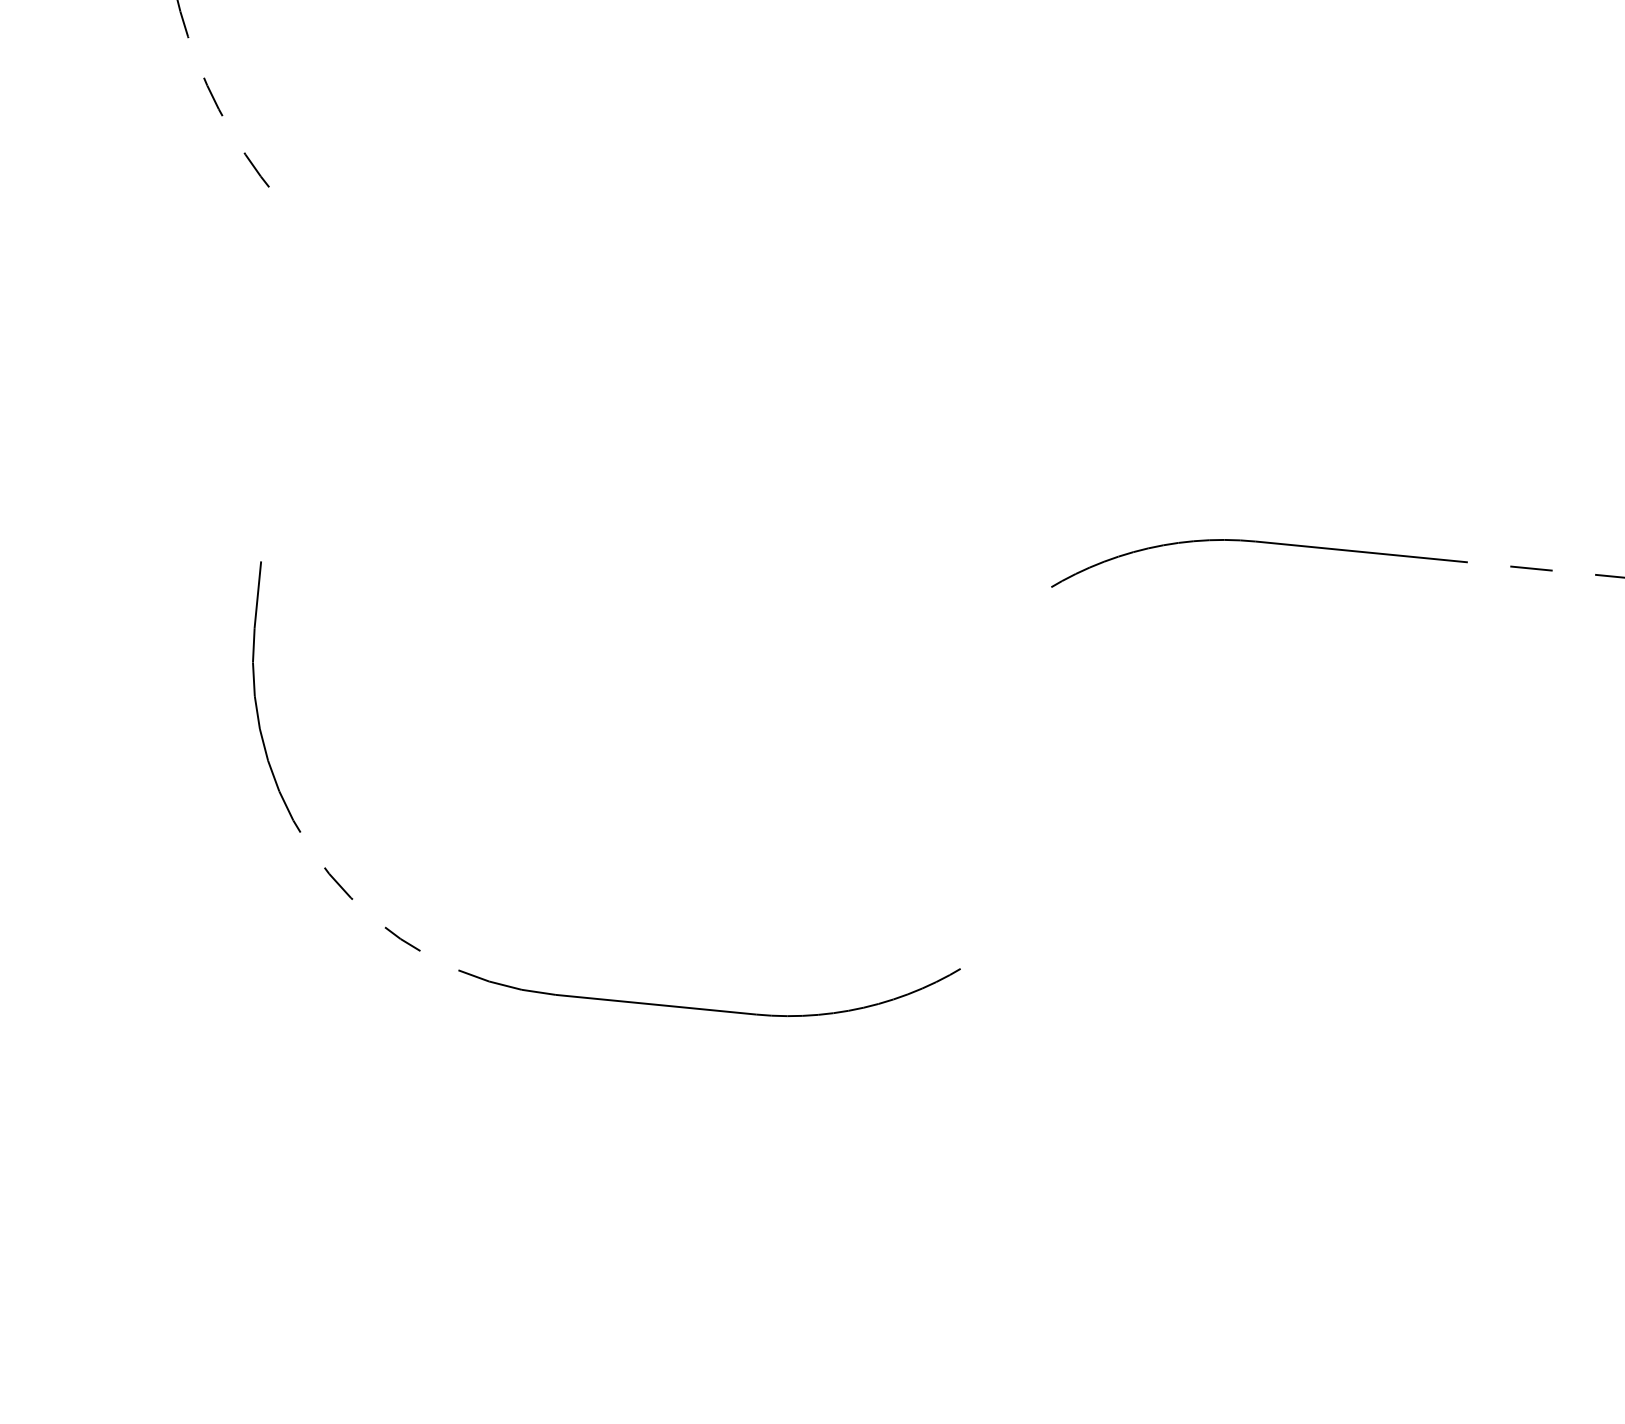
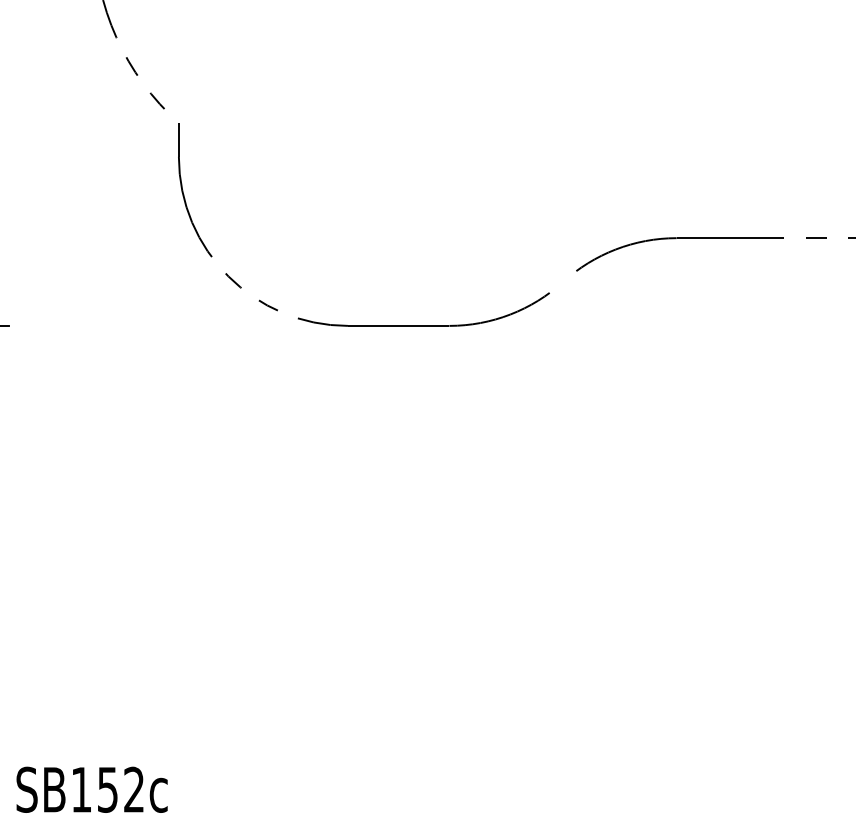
part: (586, 997) -> (363, 325), moved

